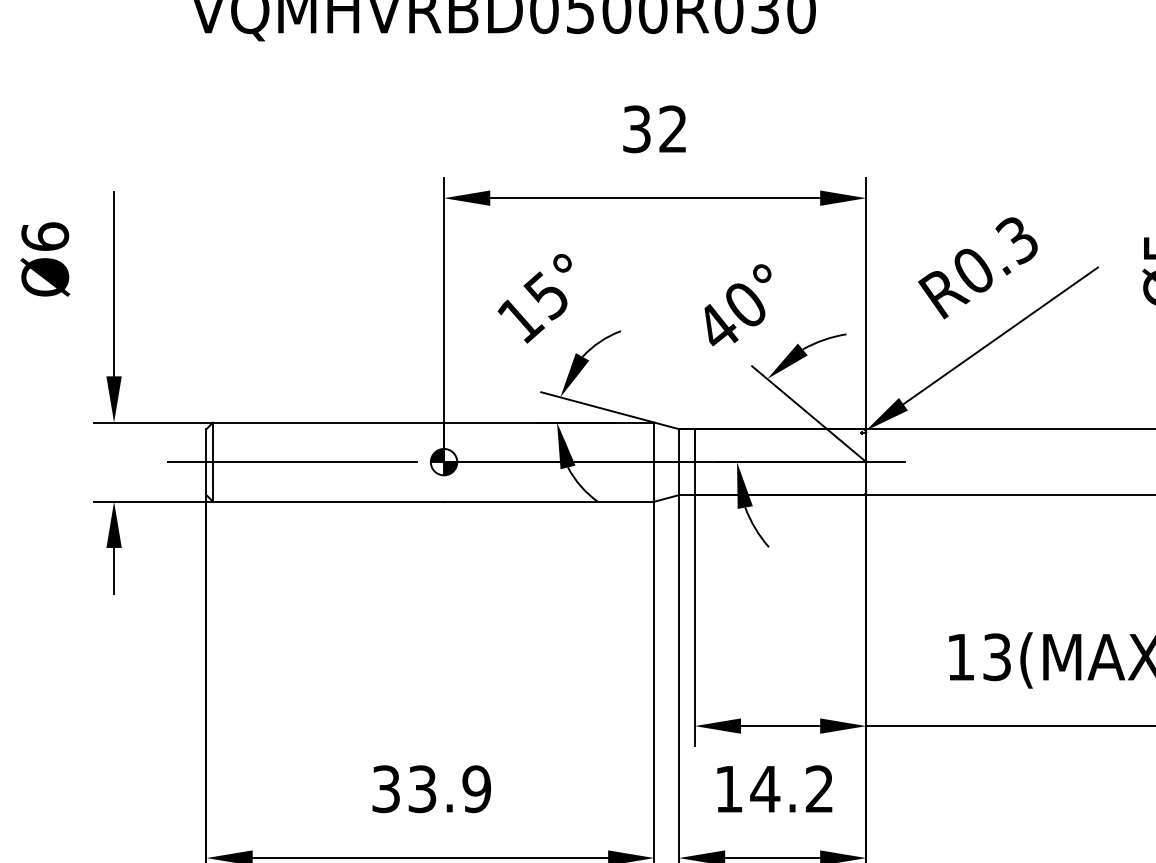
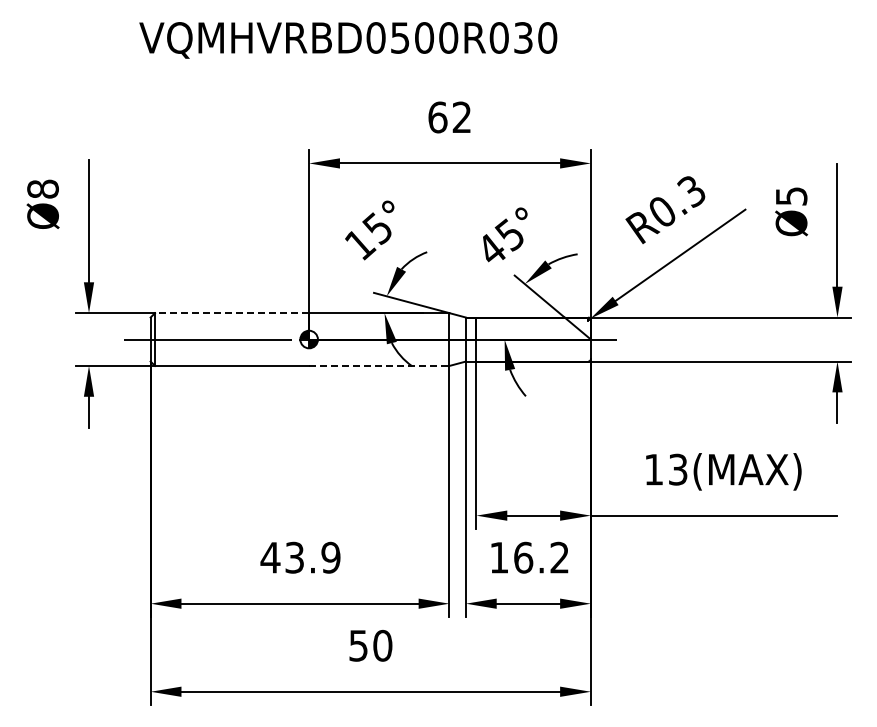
text: (636, 129) -> (437, 117), 32 -> 62
text: (44, 235) -> (42, 188), Ø6 -> Ø8
text: (742, 304) -> (508, 234), 40° -> 45°
line: (327, 423) -> (231, 313), solid -> dashed
line: (549, 501) -> (379, 365), solid -> dashed
text: (386, 788) -> (270, 557), 33.9 -> 43.9
text: (765, 788) -> (523, 557), 14.2 -> 16.2

